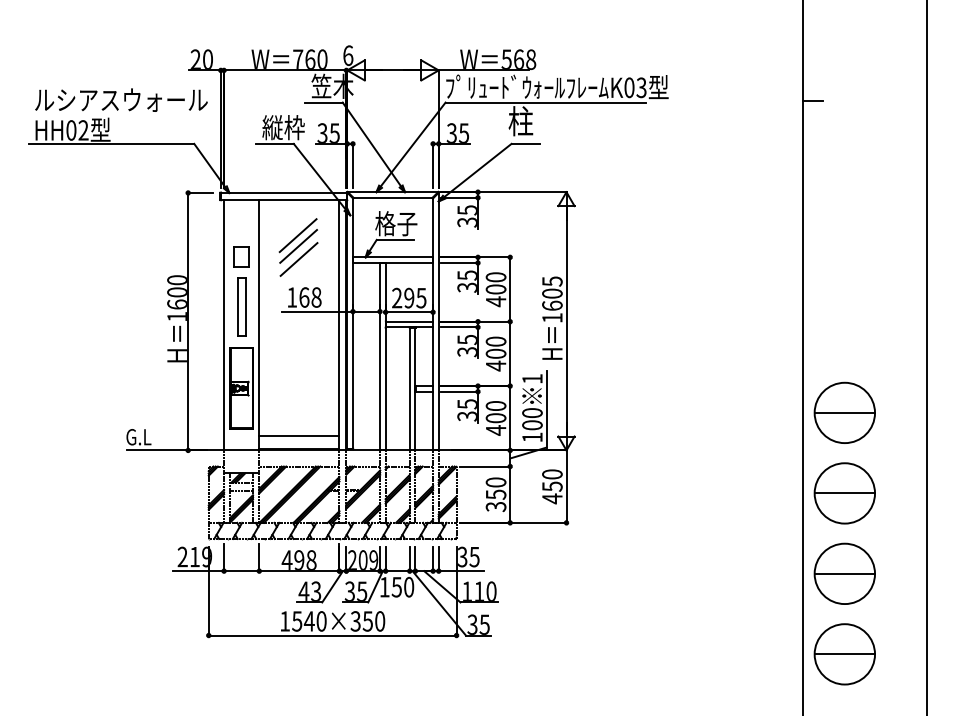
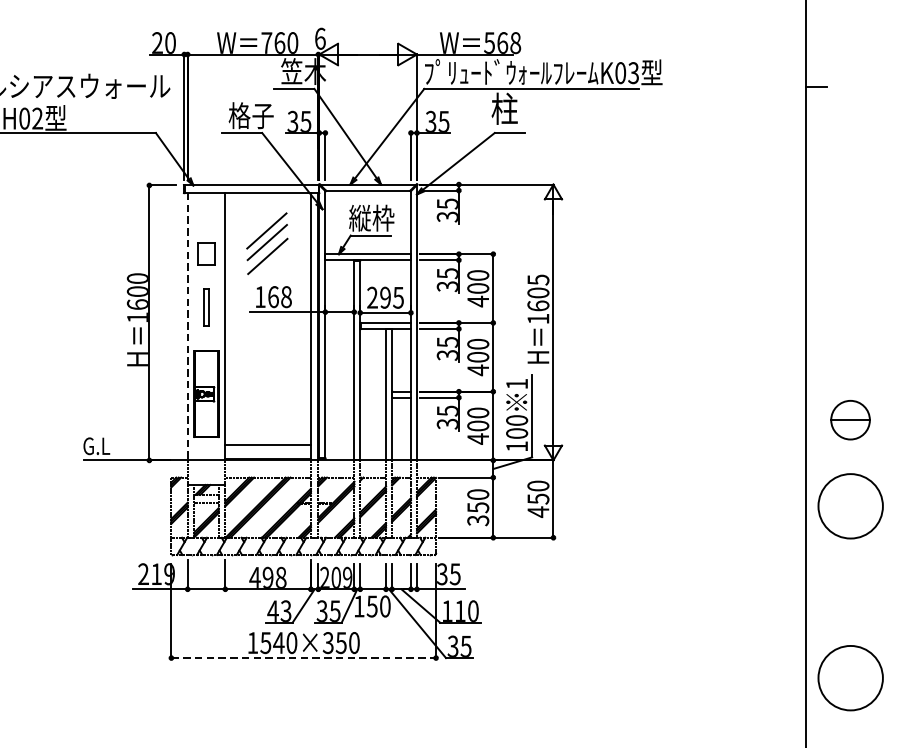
text: (283, 127) -> (251, 115), 縦枠 -> 格子
text: (396, 223) -> (371, 218), 格子 -> 縦枠
part: (241, 306) -> (206, 306), size x0.6
line: (224, 325) -> (188, 326), solid -> dashed
part: (844, 412) -> (850, 419), size x0.6
line: (844, 493) -> (850, 506), removed
part: (844, 573) -> (850, 591), removed
line: (332, 635) -> (303, 658), solid -> dashed
line: (844, 654) -> (850, 678), removed

